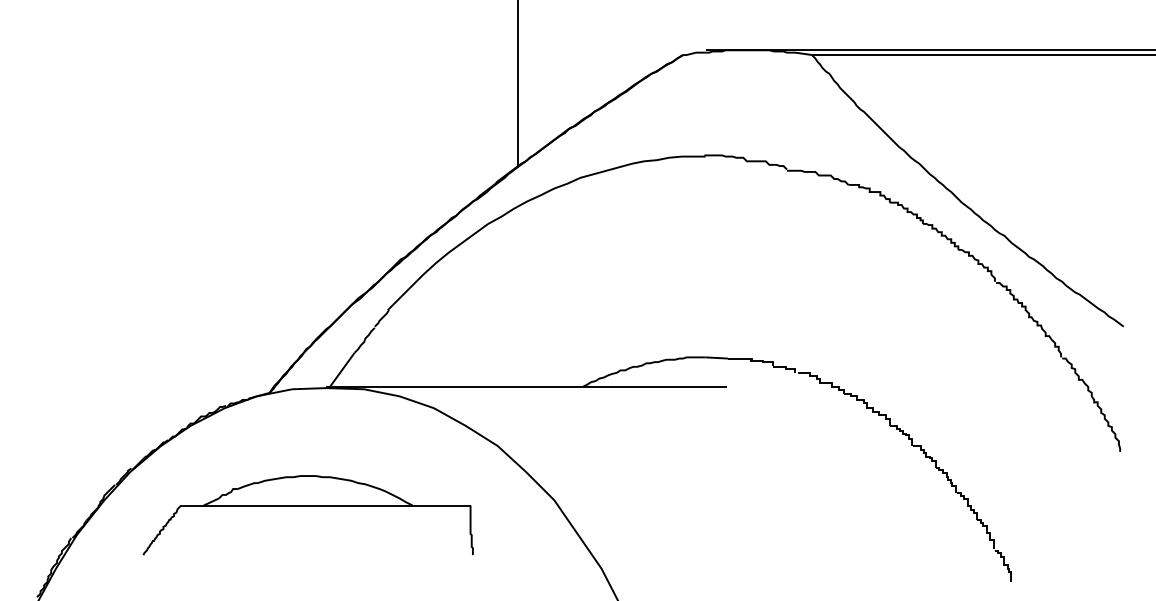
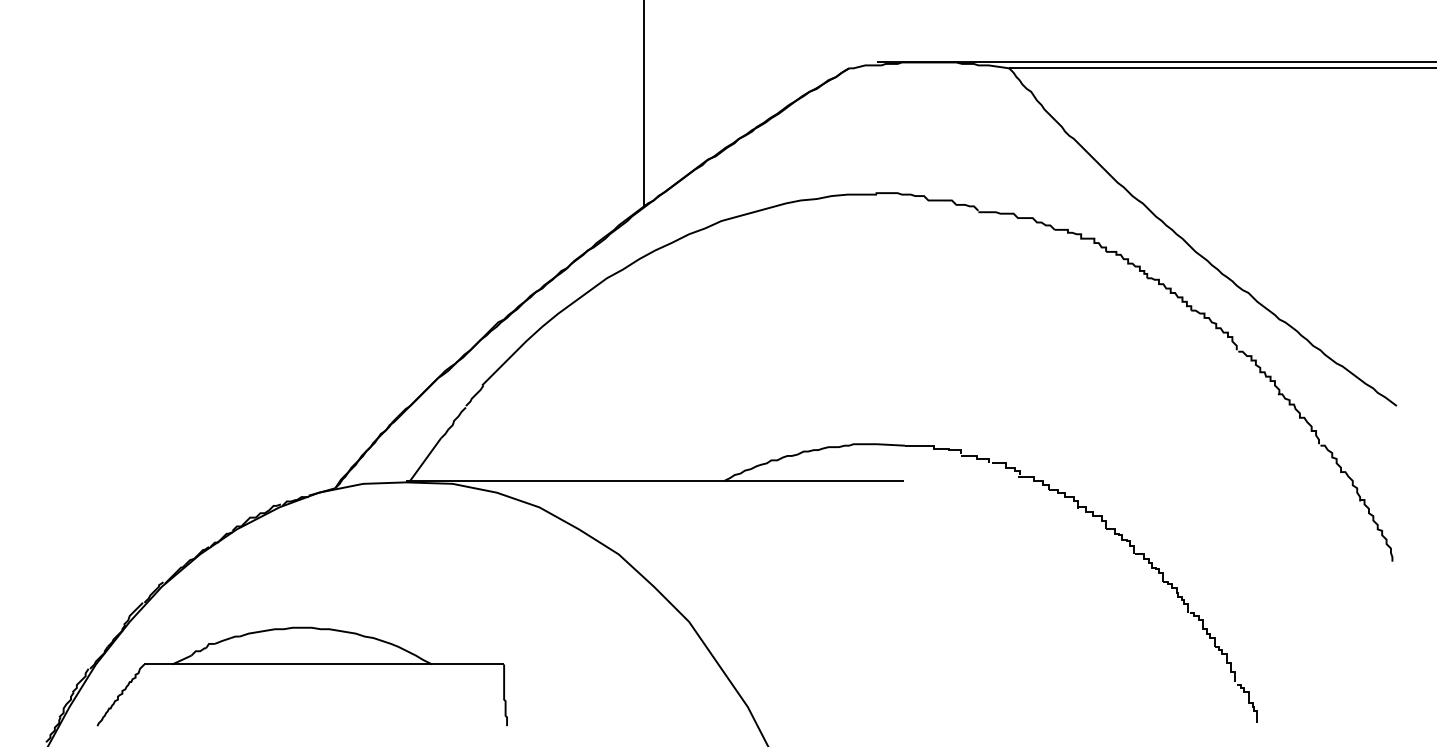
part: (307, 506) -> (301, 665), moved

